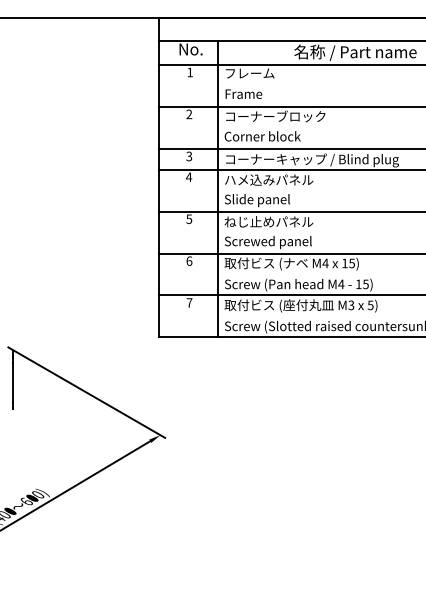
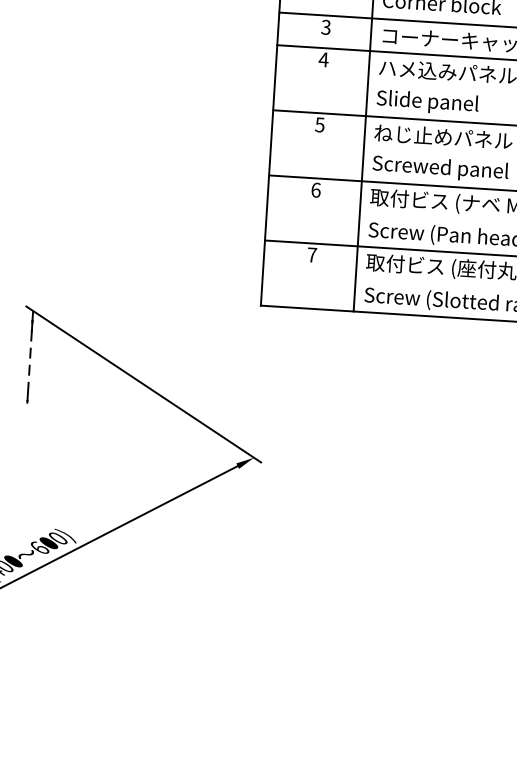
line: (12, 382) -> (29, 361), solid -> dashed

